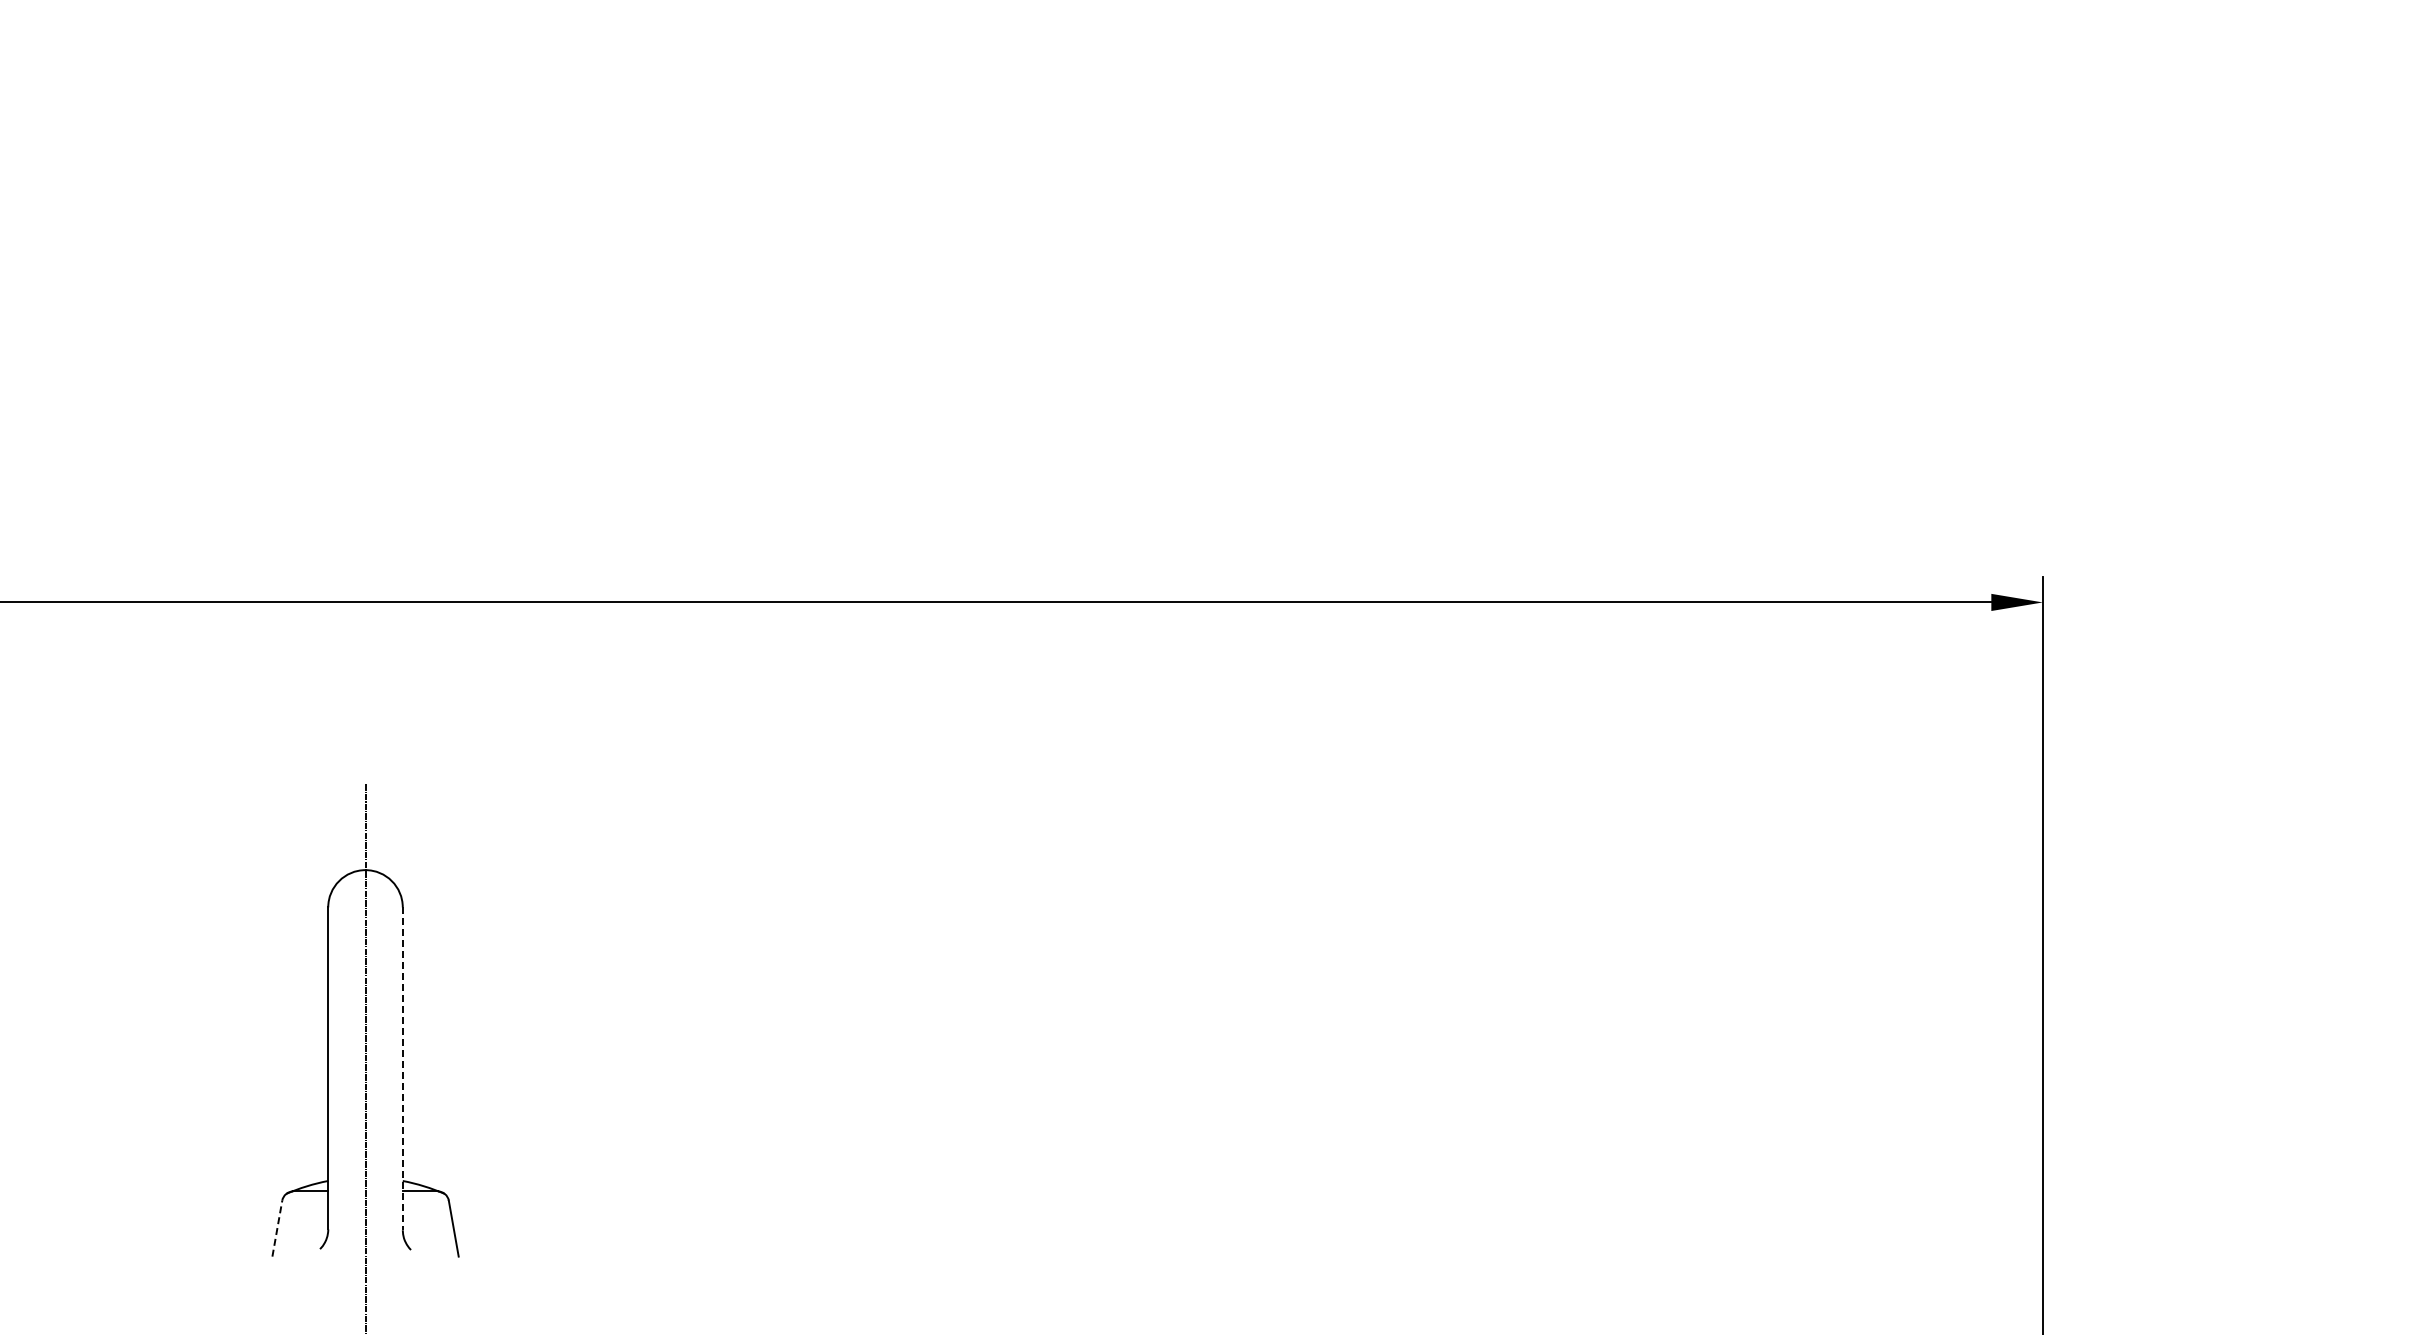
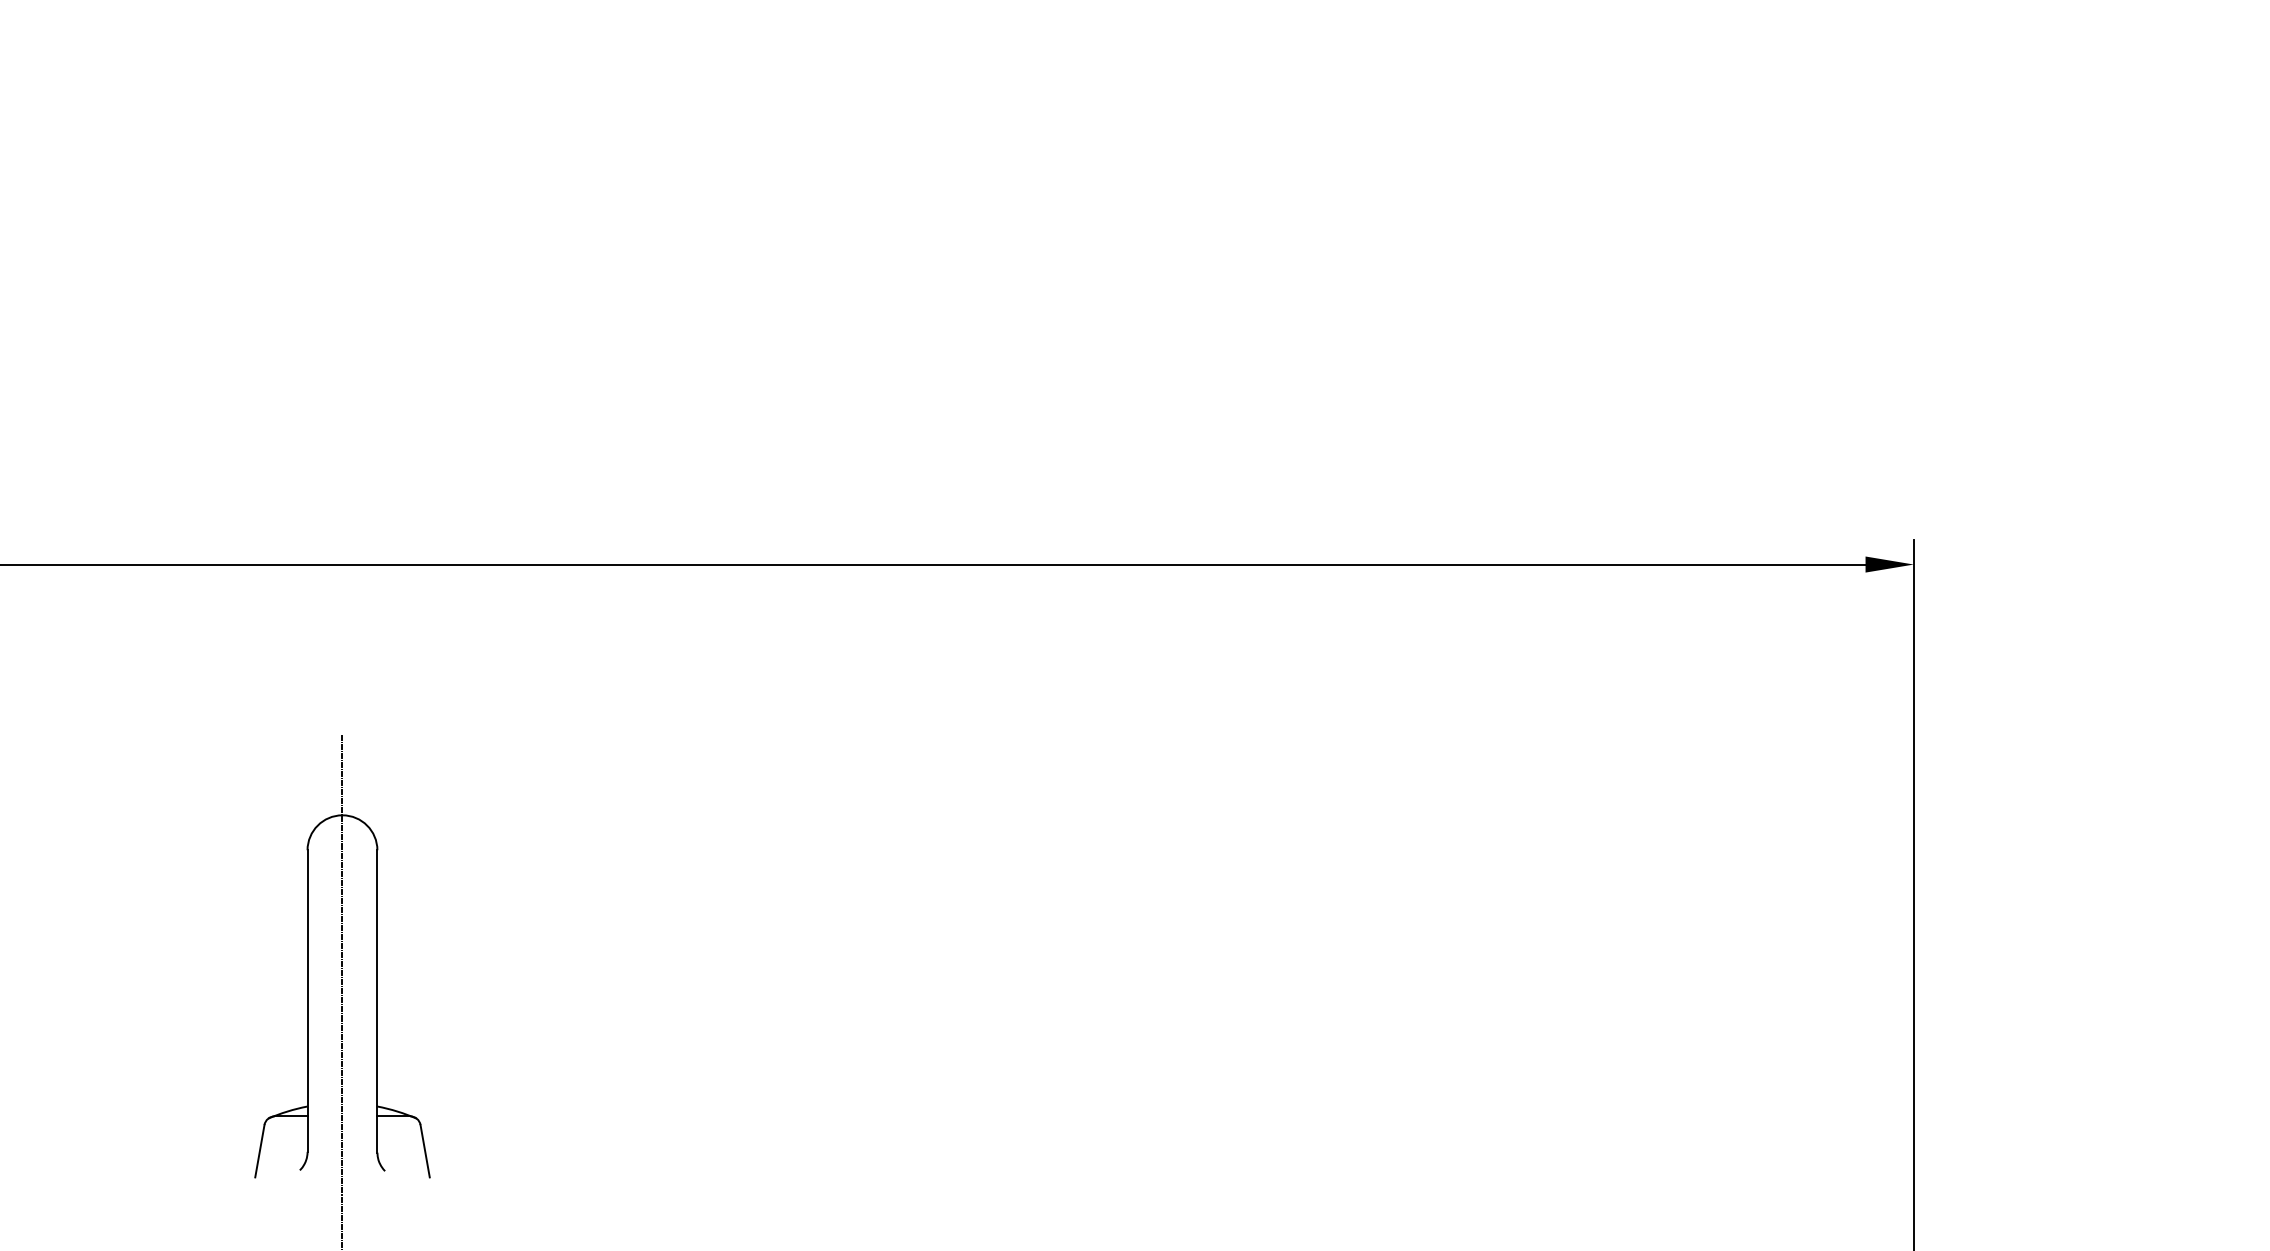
line: (402, 1069) -> (377, 1002), dashed -> solid
line: (277, 1228) -> (260, 1151), dashed -> solid

